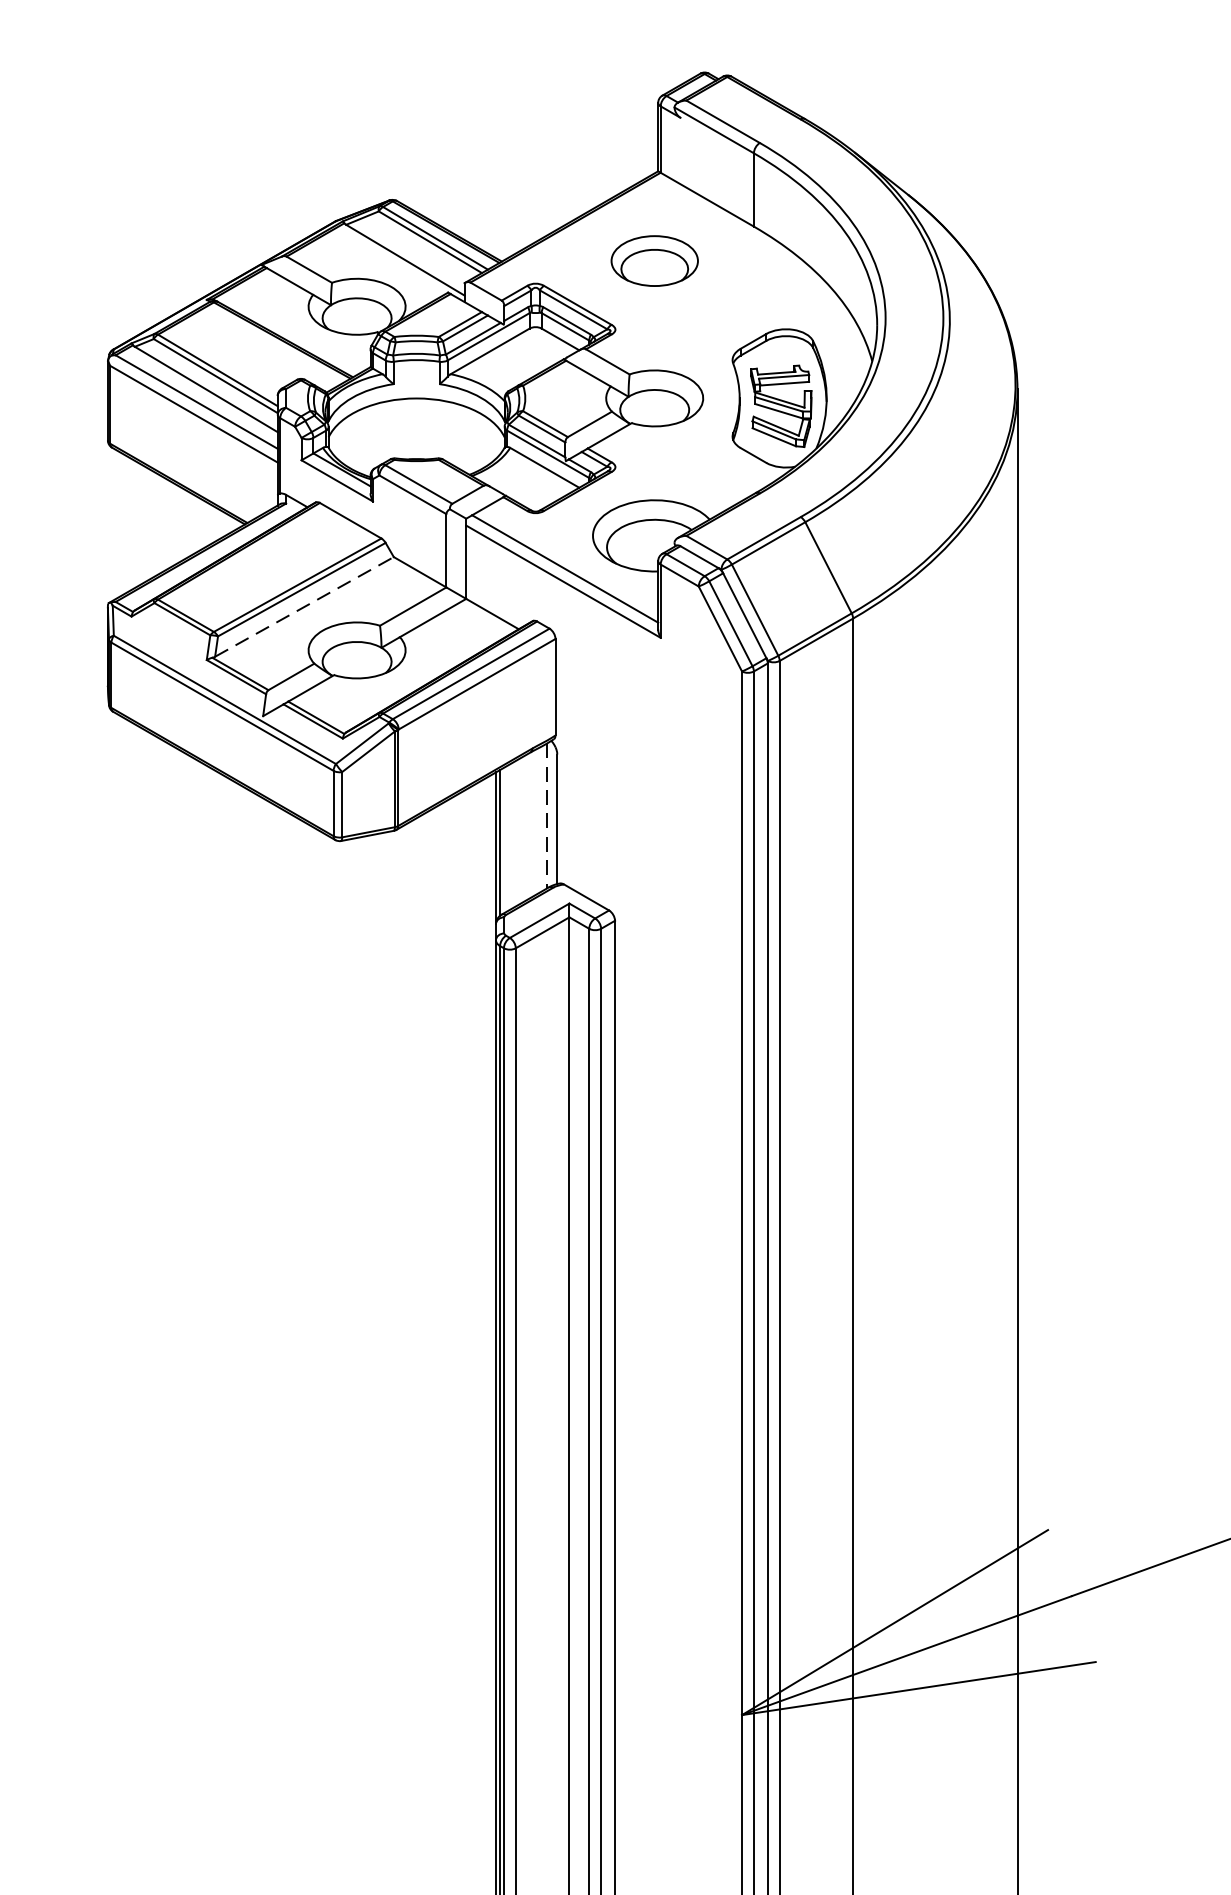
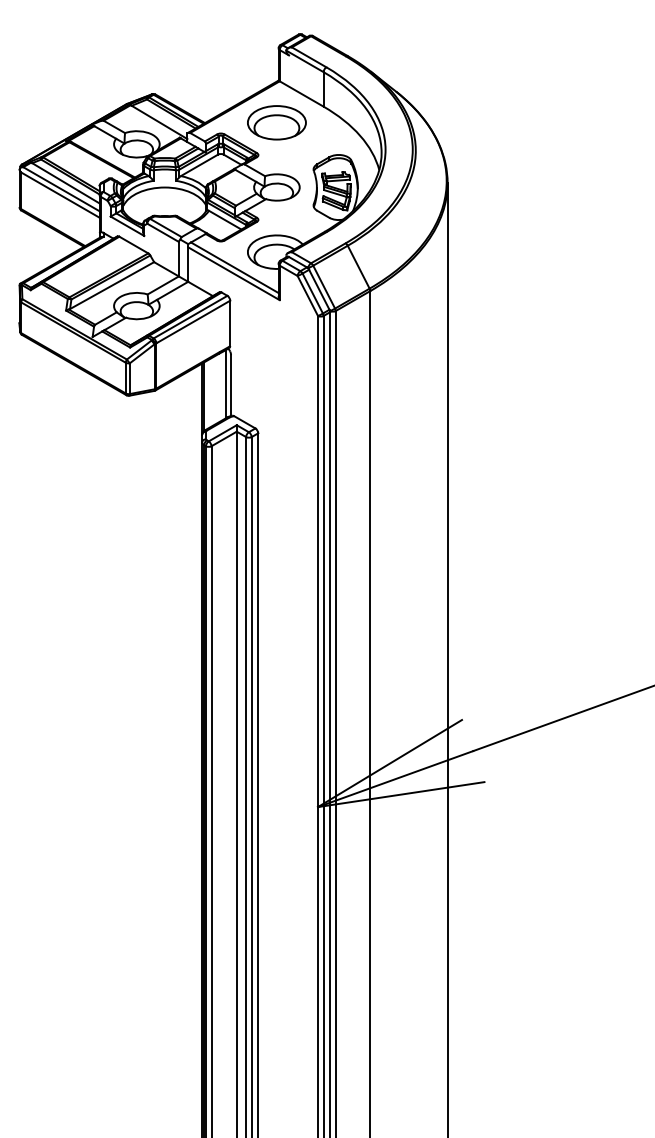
part: (653, 260) -> (276, 122), size x1.43
line: (305, 606) -> (112, 285), dashed -> solid
line: (547, 817) -> (226, 384), dashed -> solid

